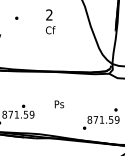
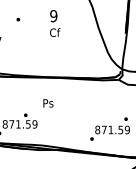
text: (49, 14) -> (53, 15), 2 -> 9
text: (59, 104) -> (48, 103), moved

